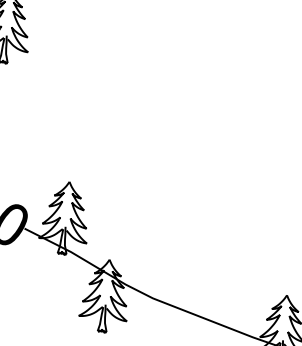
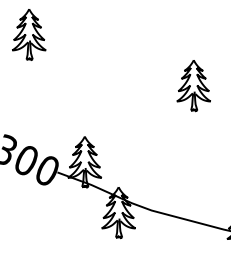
part: (233, 127) -> (193, 86), added

